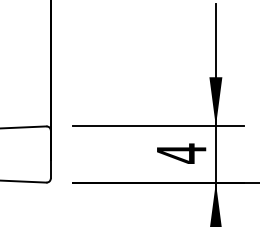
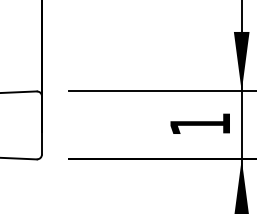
text: (181, 153) -> (200, 124), 4 -> 1

